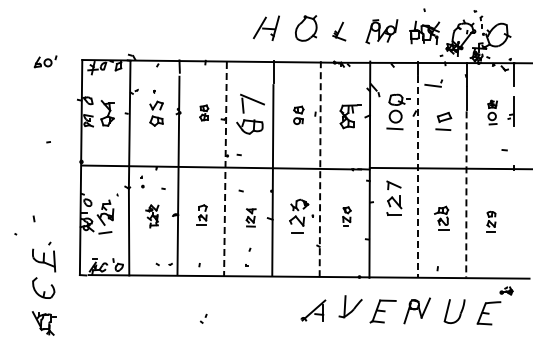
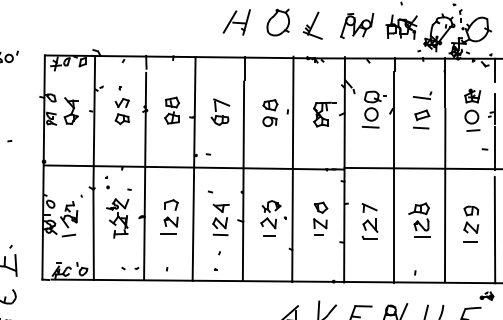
part: (338, 31) -> (311, 25), size x1.43
part: (433, 83) -> (422, 95), moved
part: (203, 112) -> (171, 110), size x1.67
part: (492, 112) -> (472, 110), size x1.67
part: (250, 114) -> (220, 112), size x0.62
part: (298, 115) -> (270, 113), size x1.43
line: (514, 145) -> (495, 144), added
line: (225, 169) -> (194, 169), dashed -> solid
line: (320, 169) -> (293, 169), dashed -> solid
line: (417, 177) -> (394, 177), dashed -> solid
line: (466, 194) -> (445, 195), dashed -> solid
part: (394, 197) -> (370, 220), moved
part: (201, 214) -> (169, 216), size x1.67
part: (152, 216) -> (118, 218), size x1.67
part: (346, 216) -> (320, 218), size x1.67
part: (250, 217) -> (220, 219), size x1.67
part: (441, 217) -> (419, 219), size x1.43
part: (491, 221) -> (471, 223), size x1.67
line: (514, 227) -> (495, 230), added

